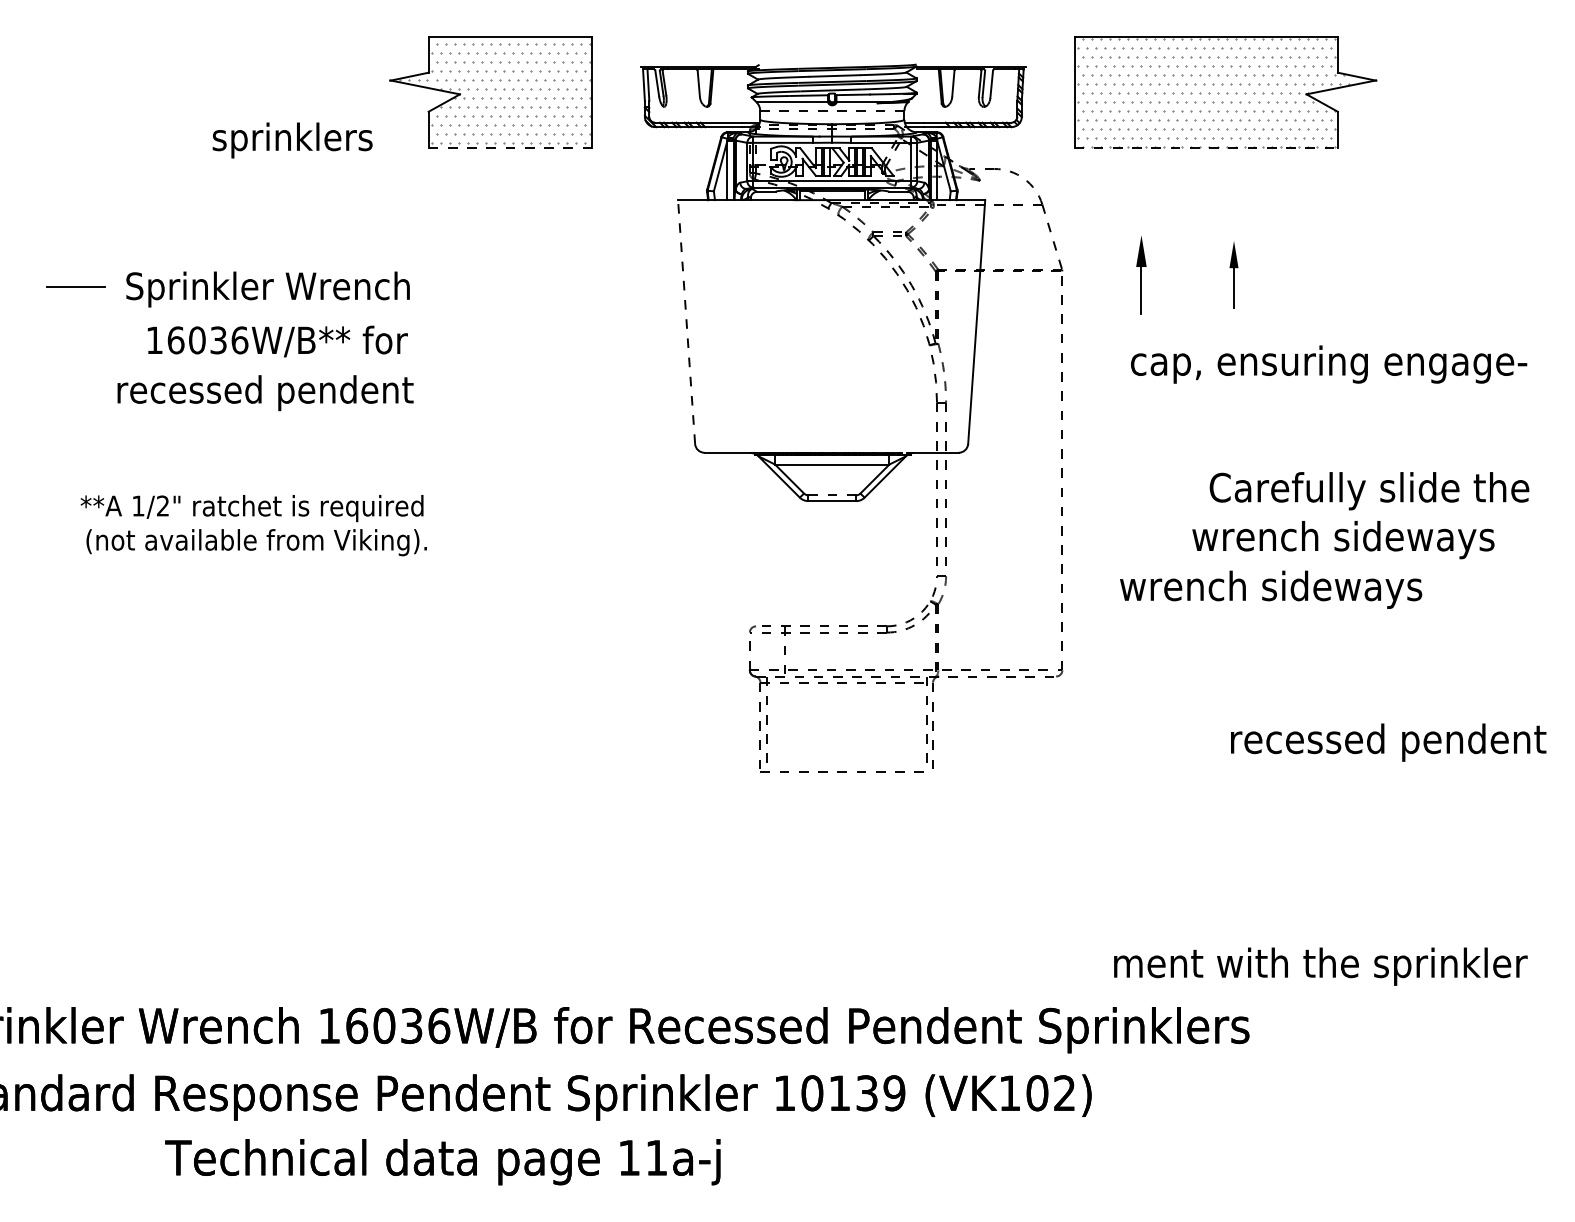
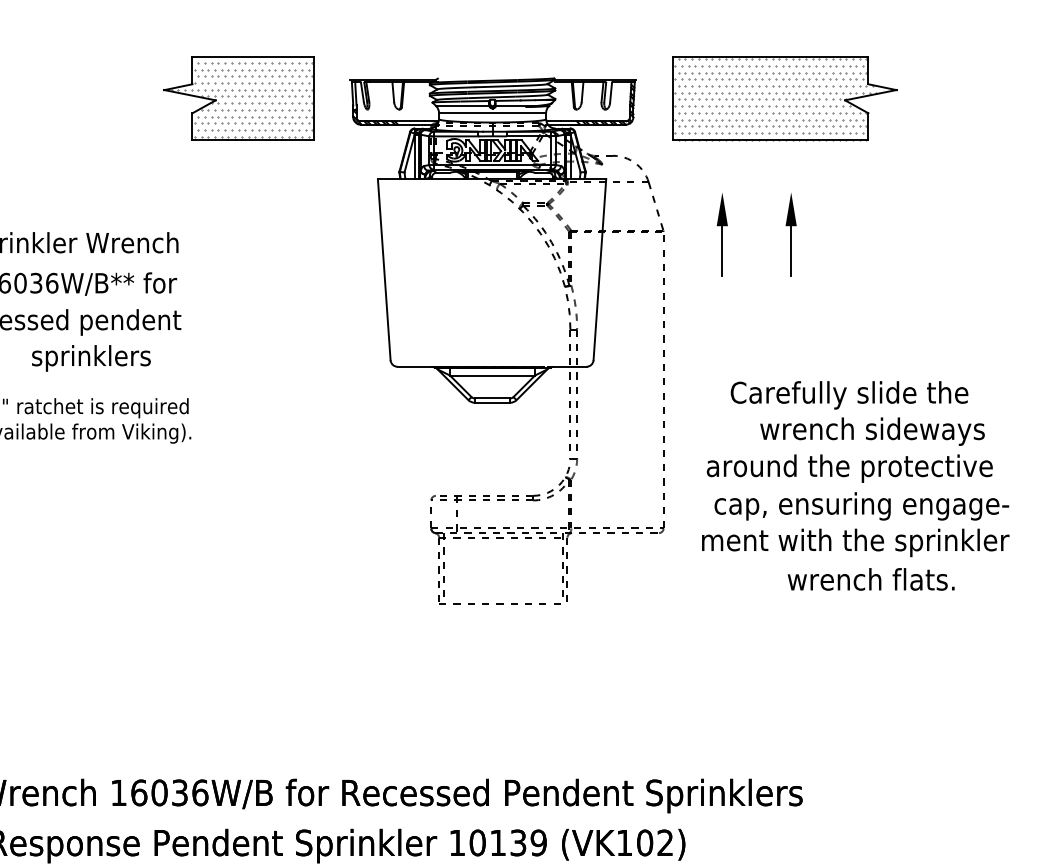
line: (832, 111) -> (492, 113), dashed -> solid
text: (292, 140) -> (91, 358), moved
line: (510, 148) -> (253, 140), dashed -> solid
line: (1206, 148) -> (770, 140), dashed -> solid
part: (1141, 274) -> (722, 234), size x1.43
part: (1233, 274) -> (790, 234), size x1.67
line: (686, 321) -> (384, 269), dashed -> solid
text: (1329, 364) -> (862, 506), moved
text: (1369, 491) -> (849, 395), moved
line: (832, 495) -> (492, 398), dashed -> solid
text: (1312, 589) -> (849, 468), wrench sideways -> around the protective
text: (1387, 742) -> (905, 582), recessed pendent -> wrench flats.
text: (1320, 966) -> (855, 542), moved

